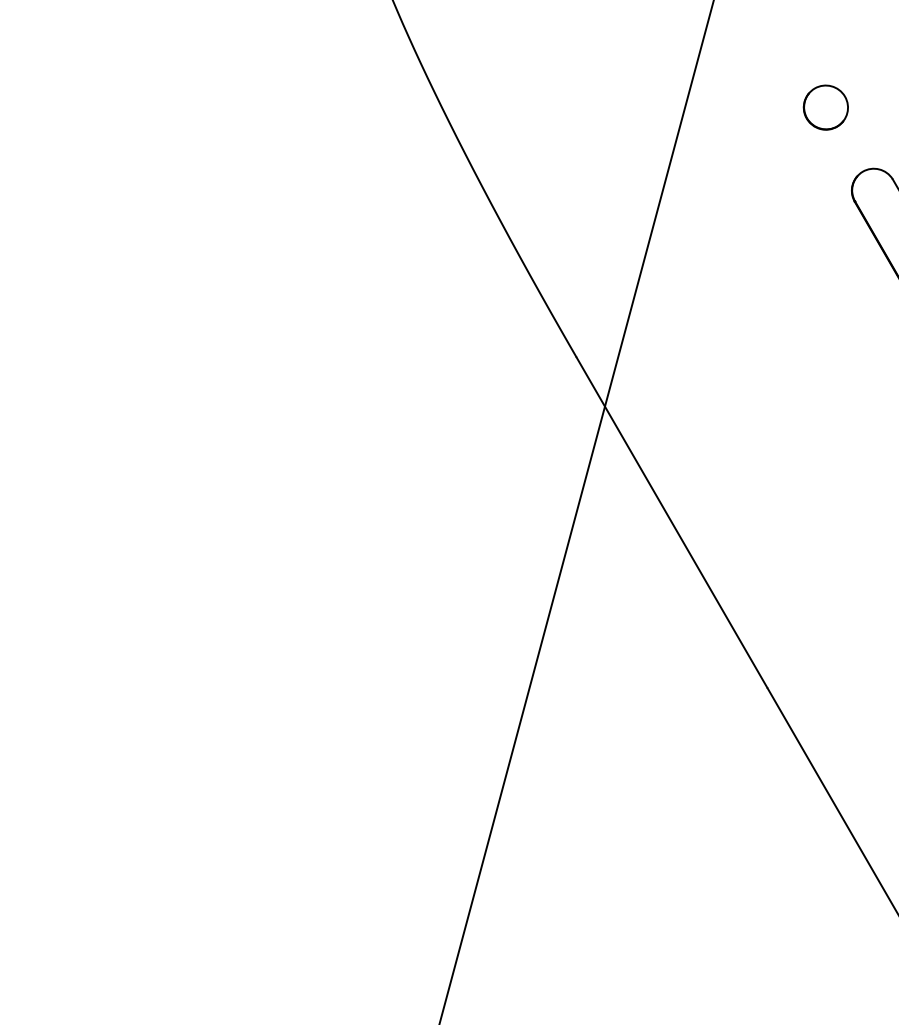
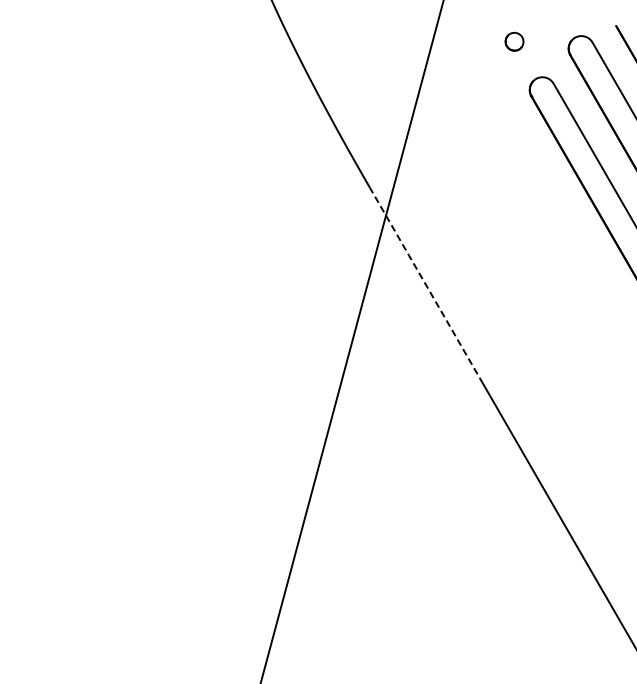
part: (825, 107) -> (514, 41), size x0.7
line: (672, 523) -> (425, 283), solid -> dashed

